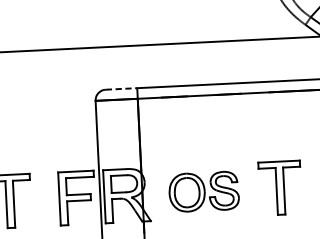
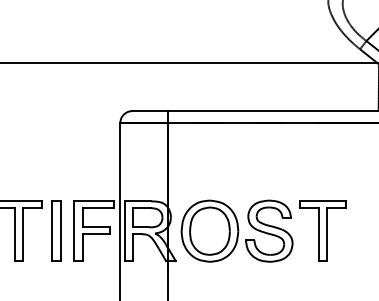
line: (121, 89) -> (150, 111), dashed -> solid
part: (203, 191) -> (236, 230), size x1.43
part: (43, 199) -> (56, 230), added

